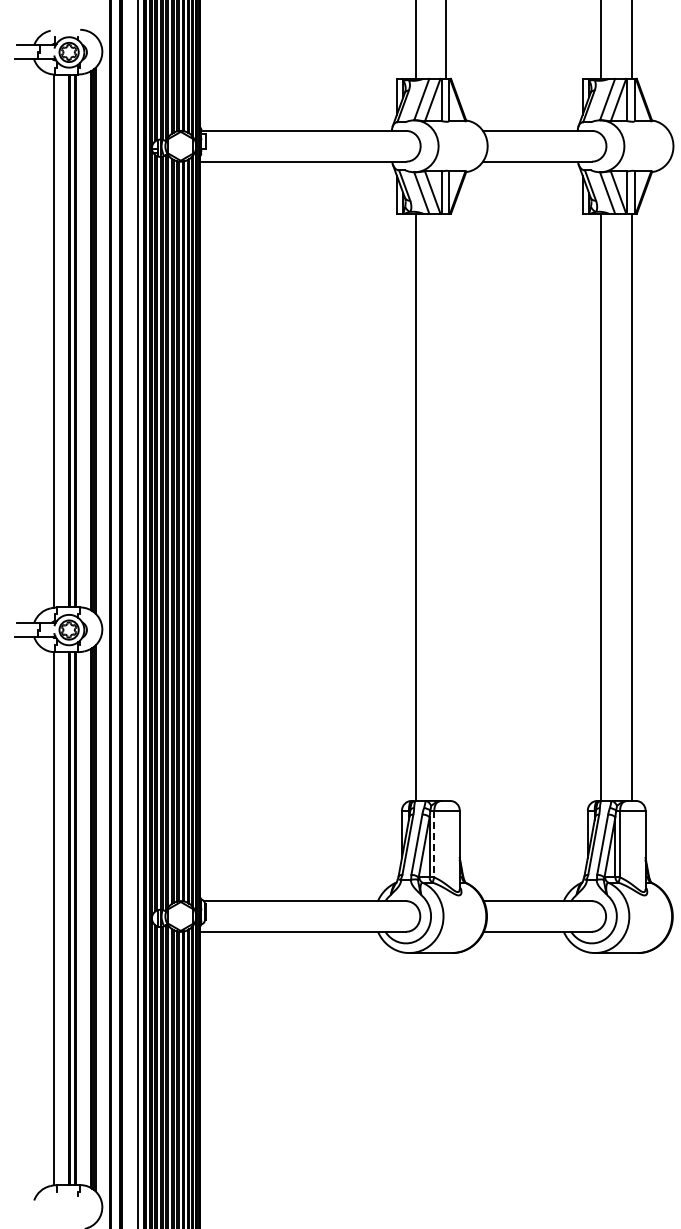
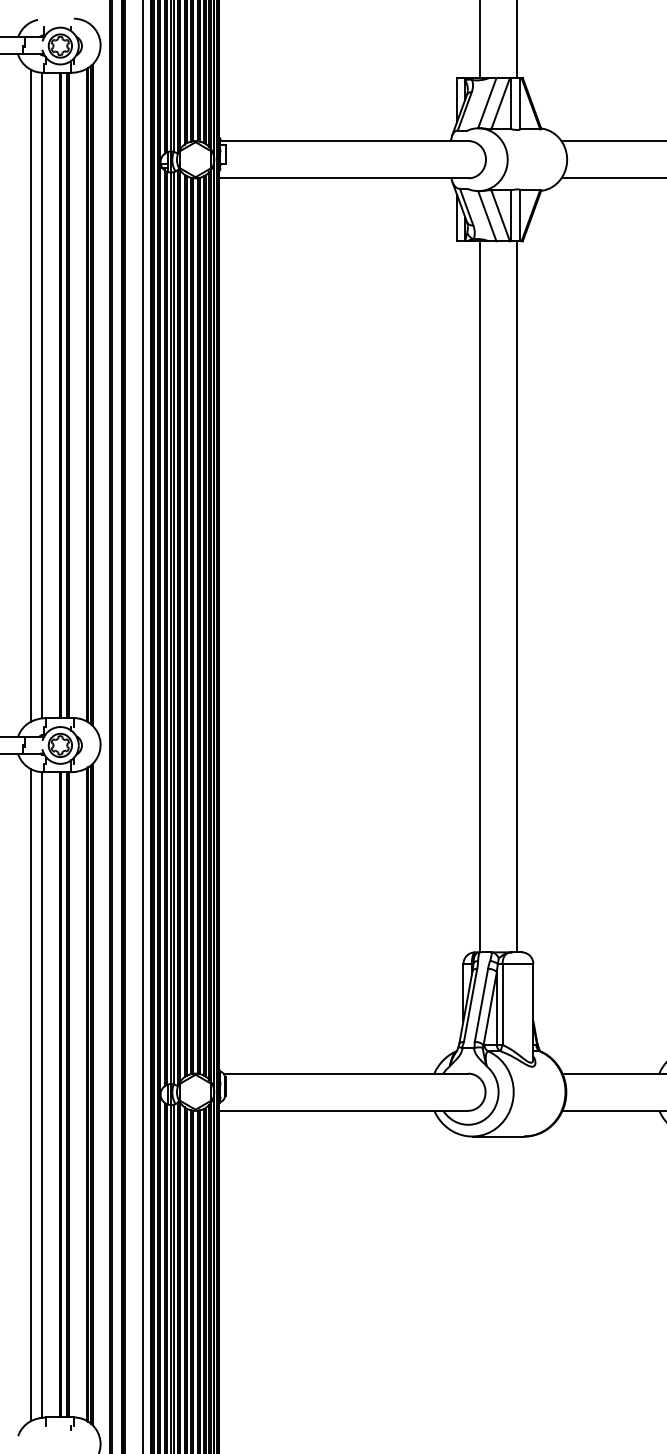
line: (45, 341) -> (31, 396), added
line: (446, 506) -> (517, 595), added
line: (434, 844) -> (502, 1005), dashed -> solid
line: (45, 918) -> (31, 1094), added

